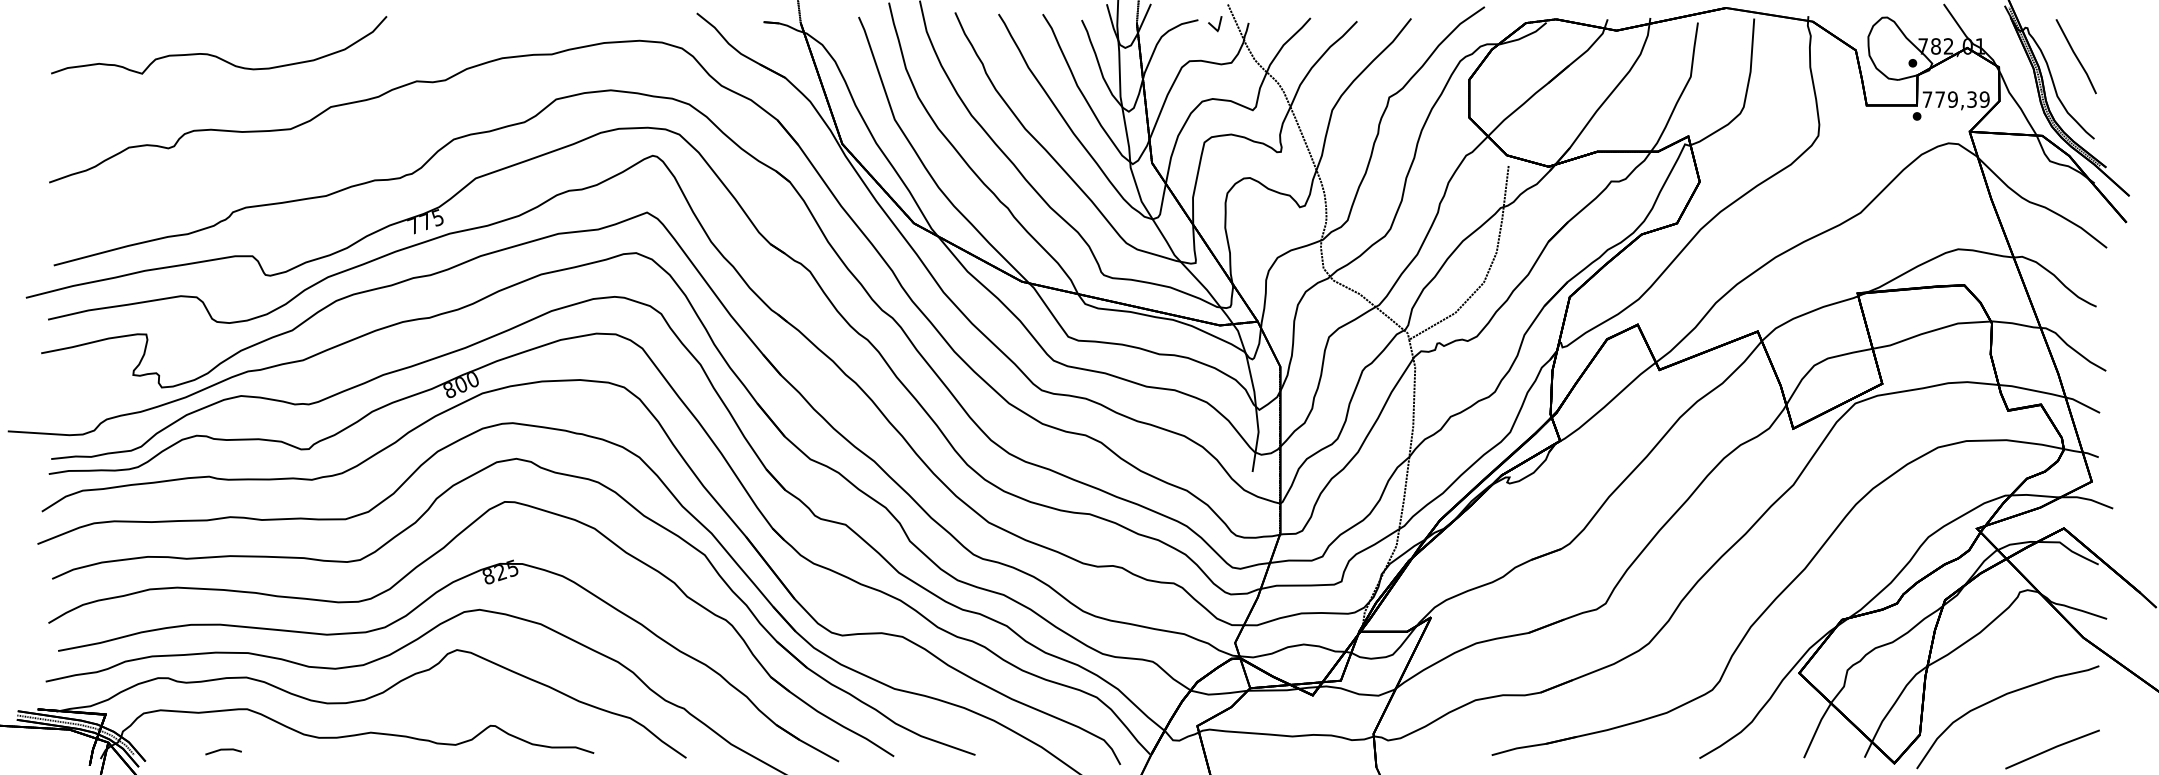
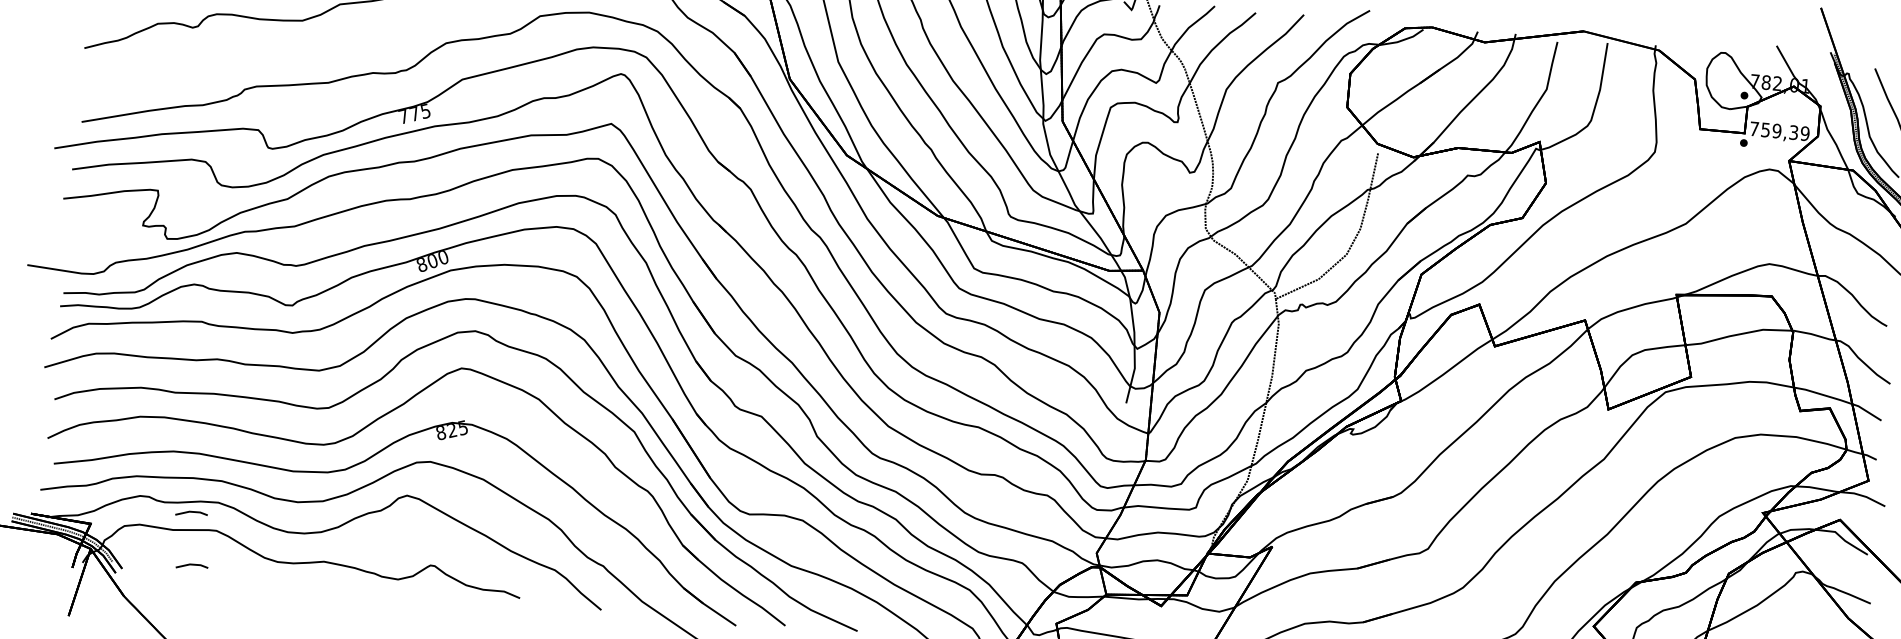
text: (1939, 99) -> (1765, 129), 779,39 -> 759,39
line: (217, 691) -> (191, 512), added

